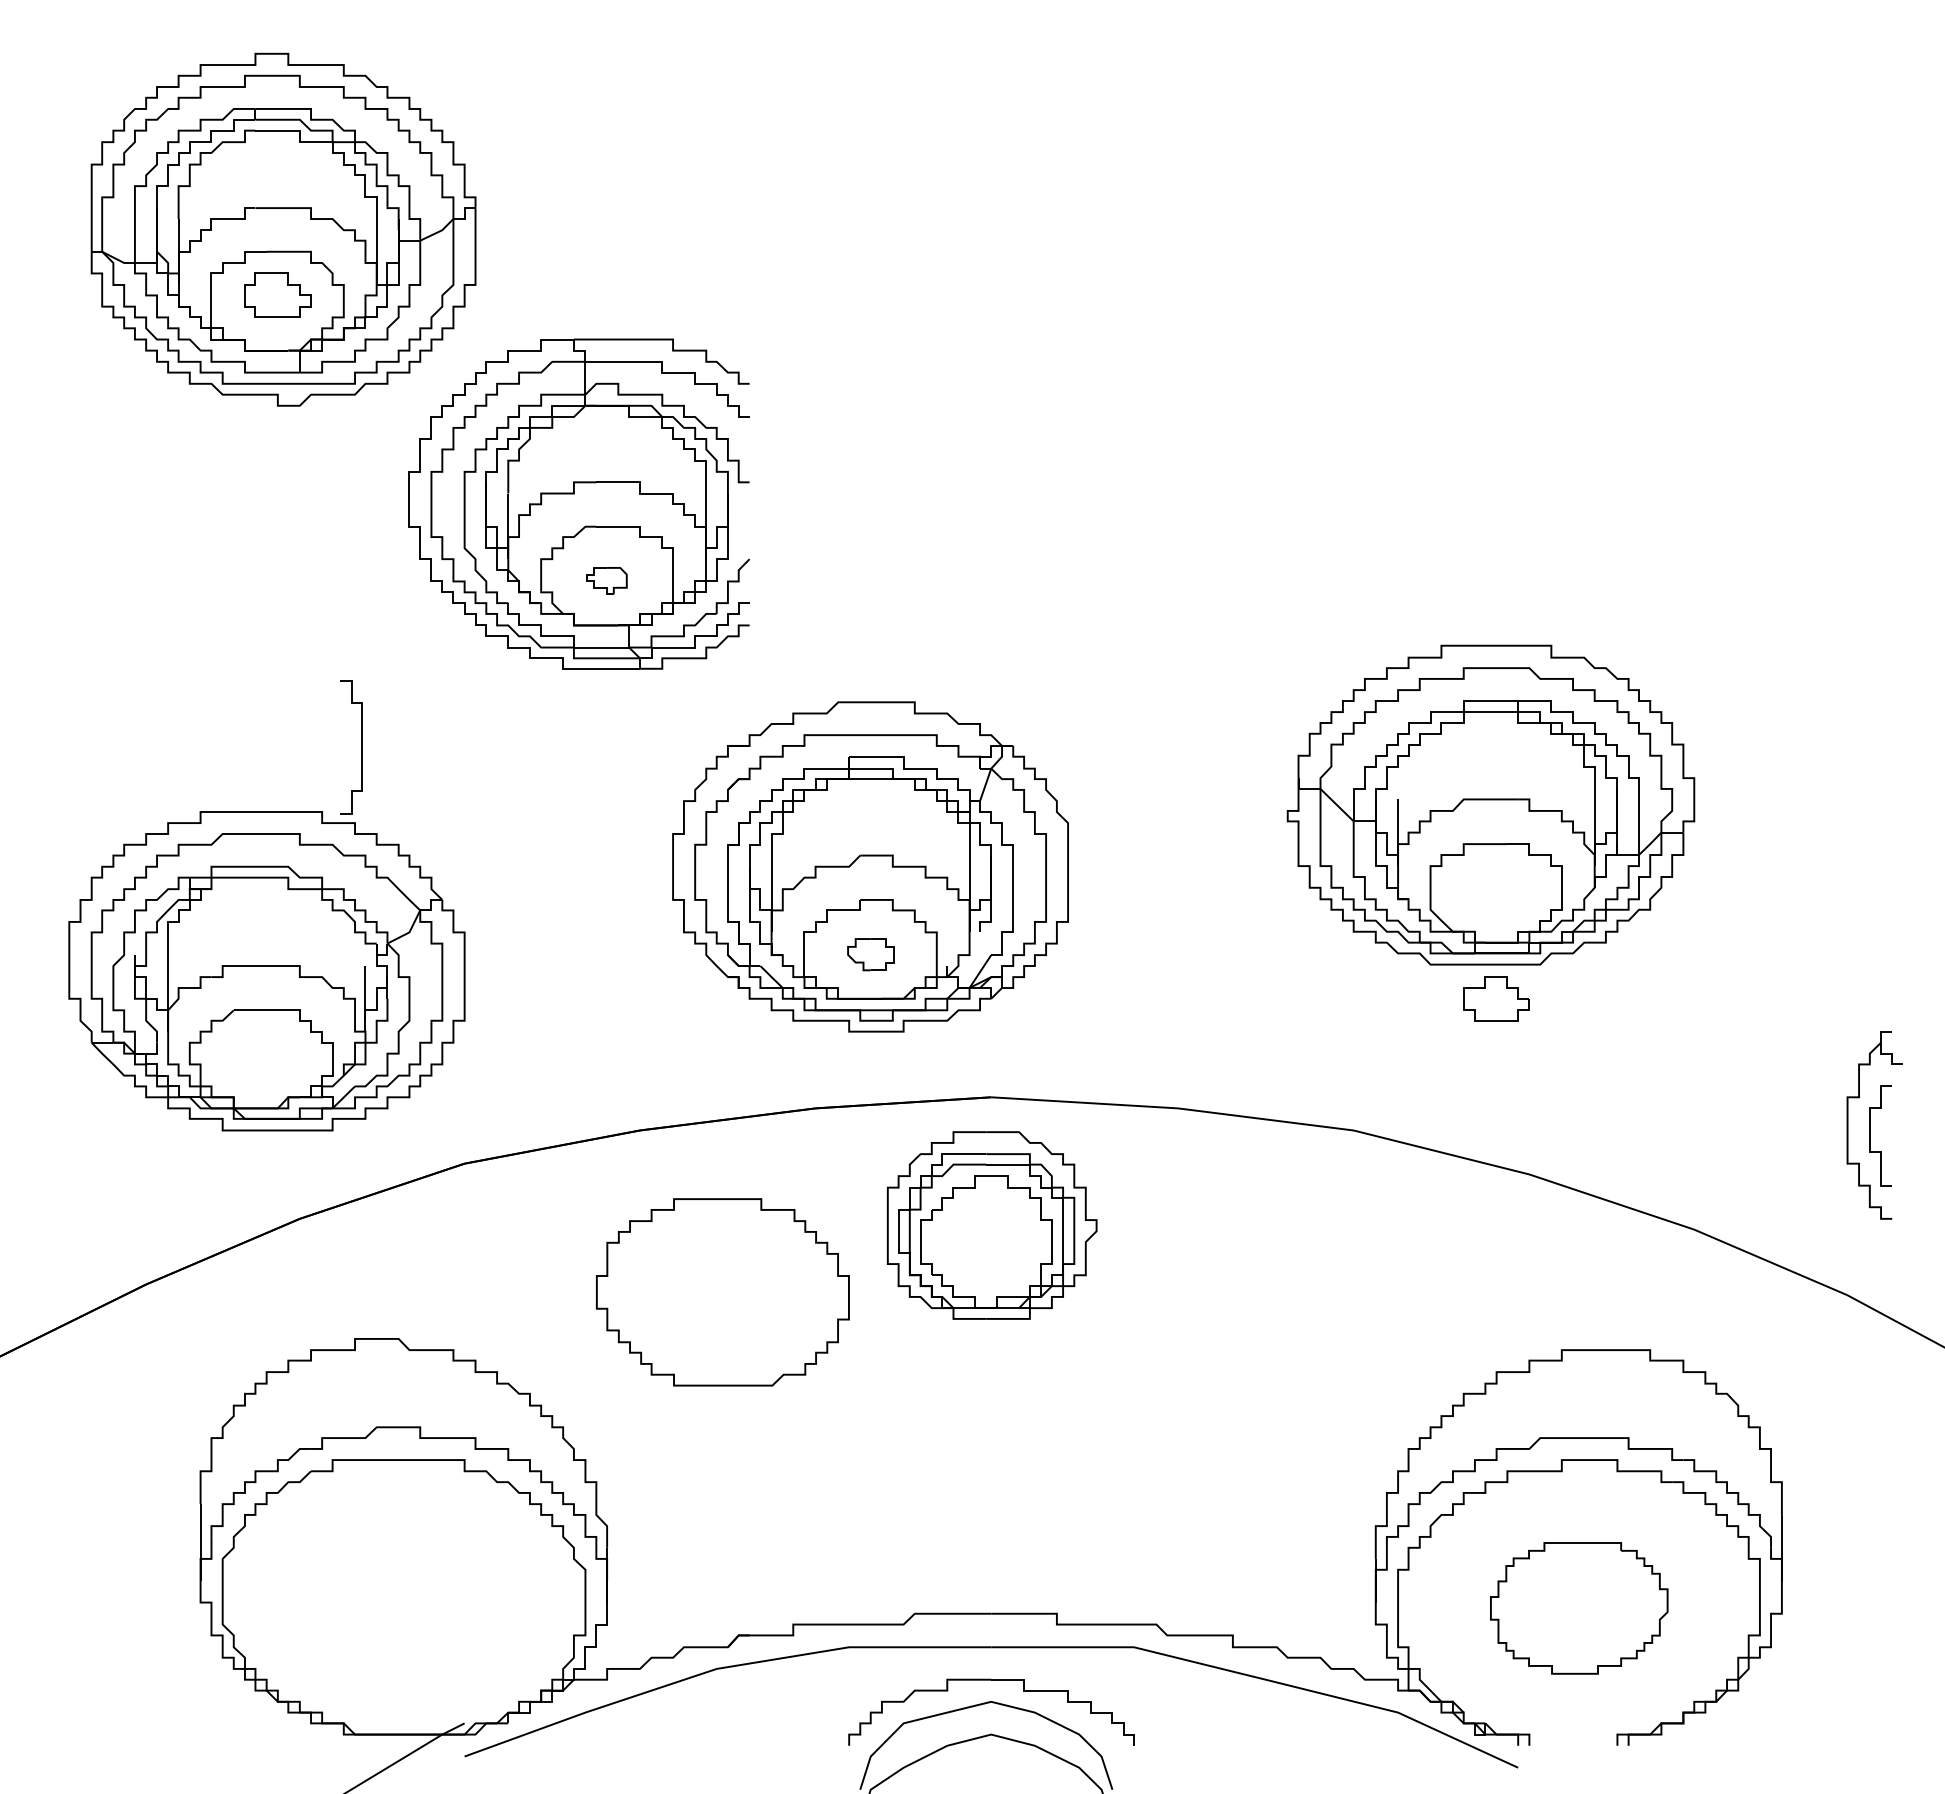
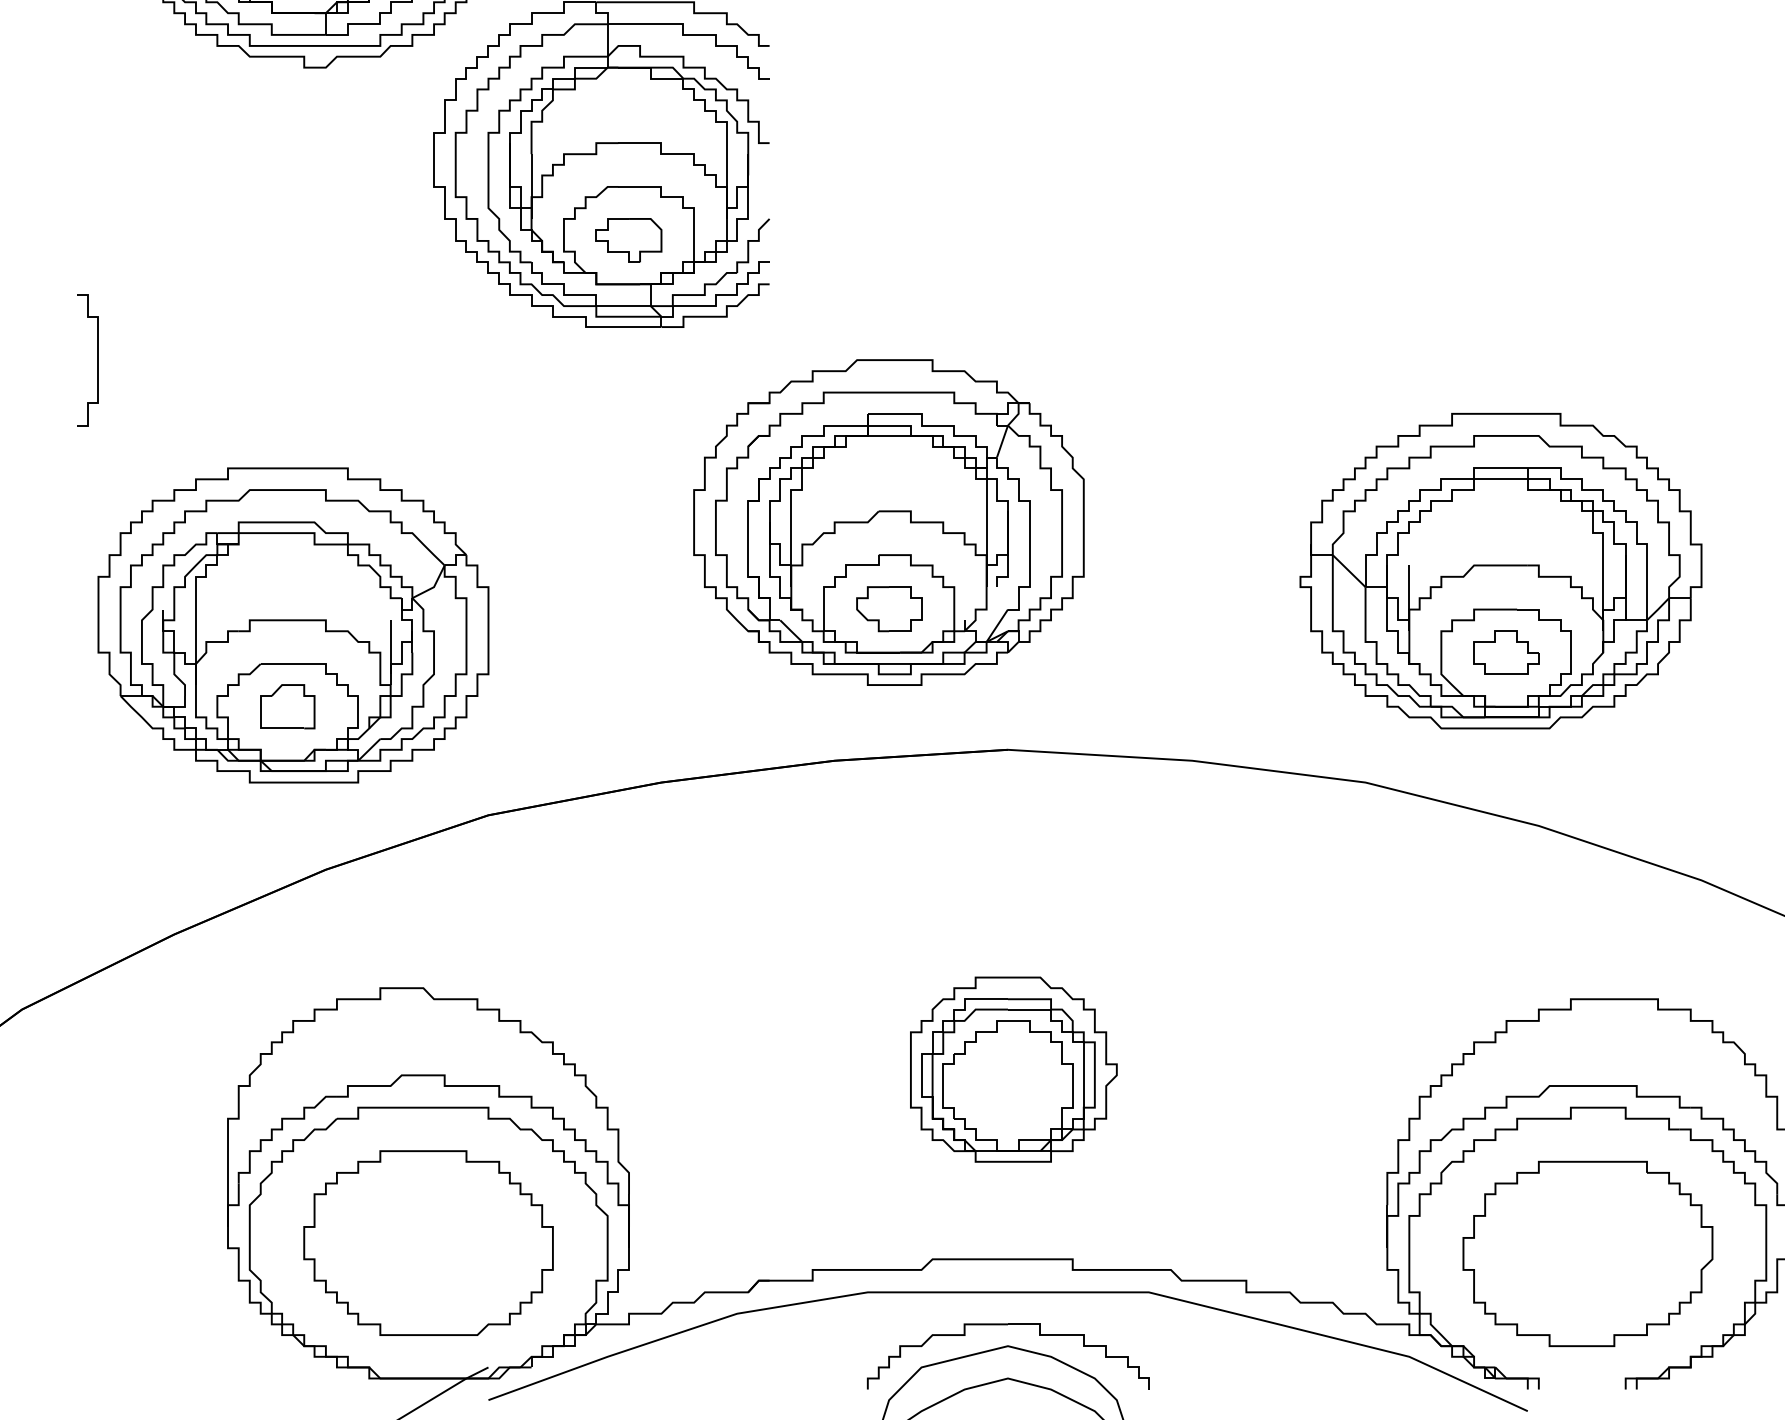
part: (606, 580) -> (628, 239), size x1.67
curve: (361, 747) -> (97, 360), moved
part: (1490, 804) -> (1500, 570), moved
part: (870, 954) -> (888, 608), size x1.43
part: (261, 1053) -> (288, 706), added
part: (992, 1225) -> (1014, 1069), moved
part: (722, 1292) -> (428, 1243), moved
part: (1579, 1608) -> (1588, 1254), size x1.43

